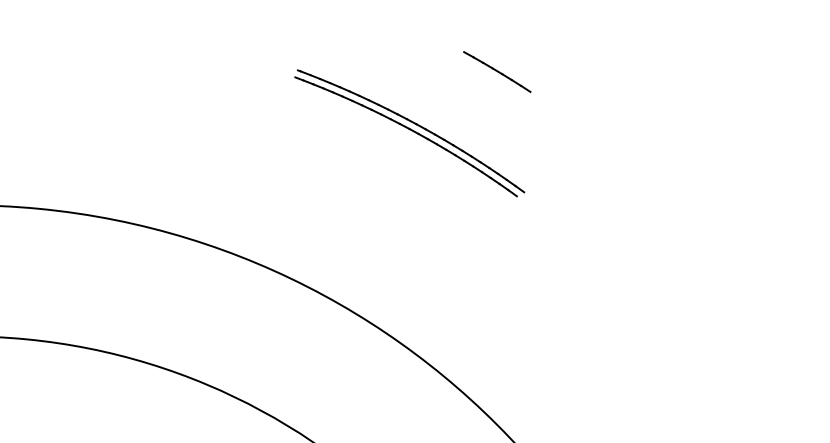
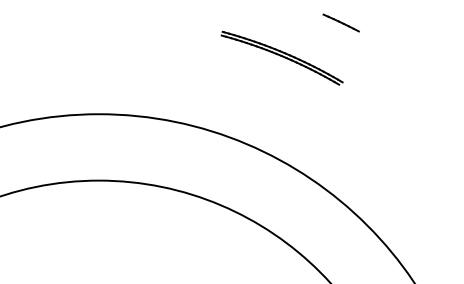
line: (495, 70) -> (340, 22), moved

